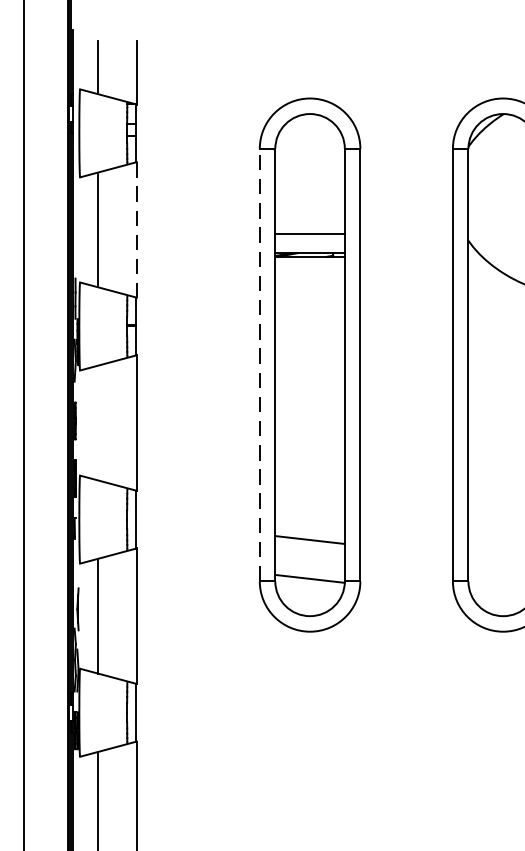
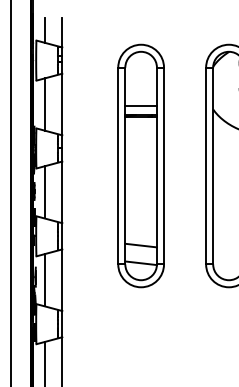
line: (137, 229) -> (62, 104), dashed -> solid
line: (260, 363) -> (118, 165), dashed -> solid
line: (97, 423) -> (44, 192), added

